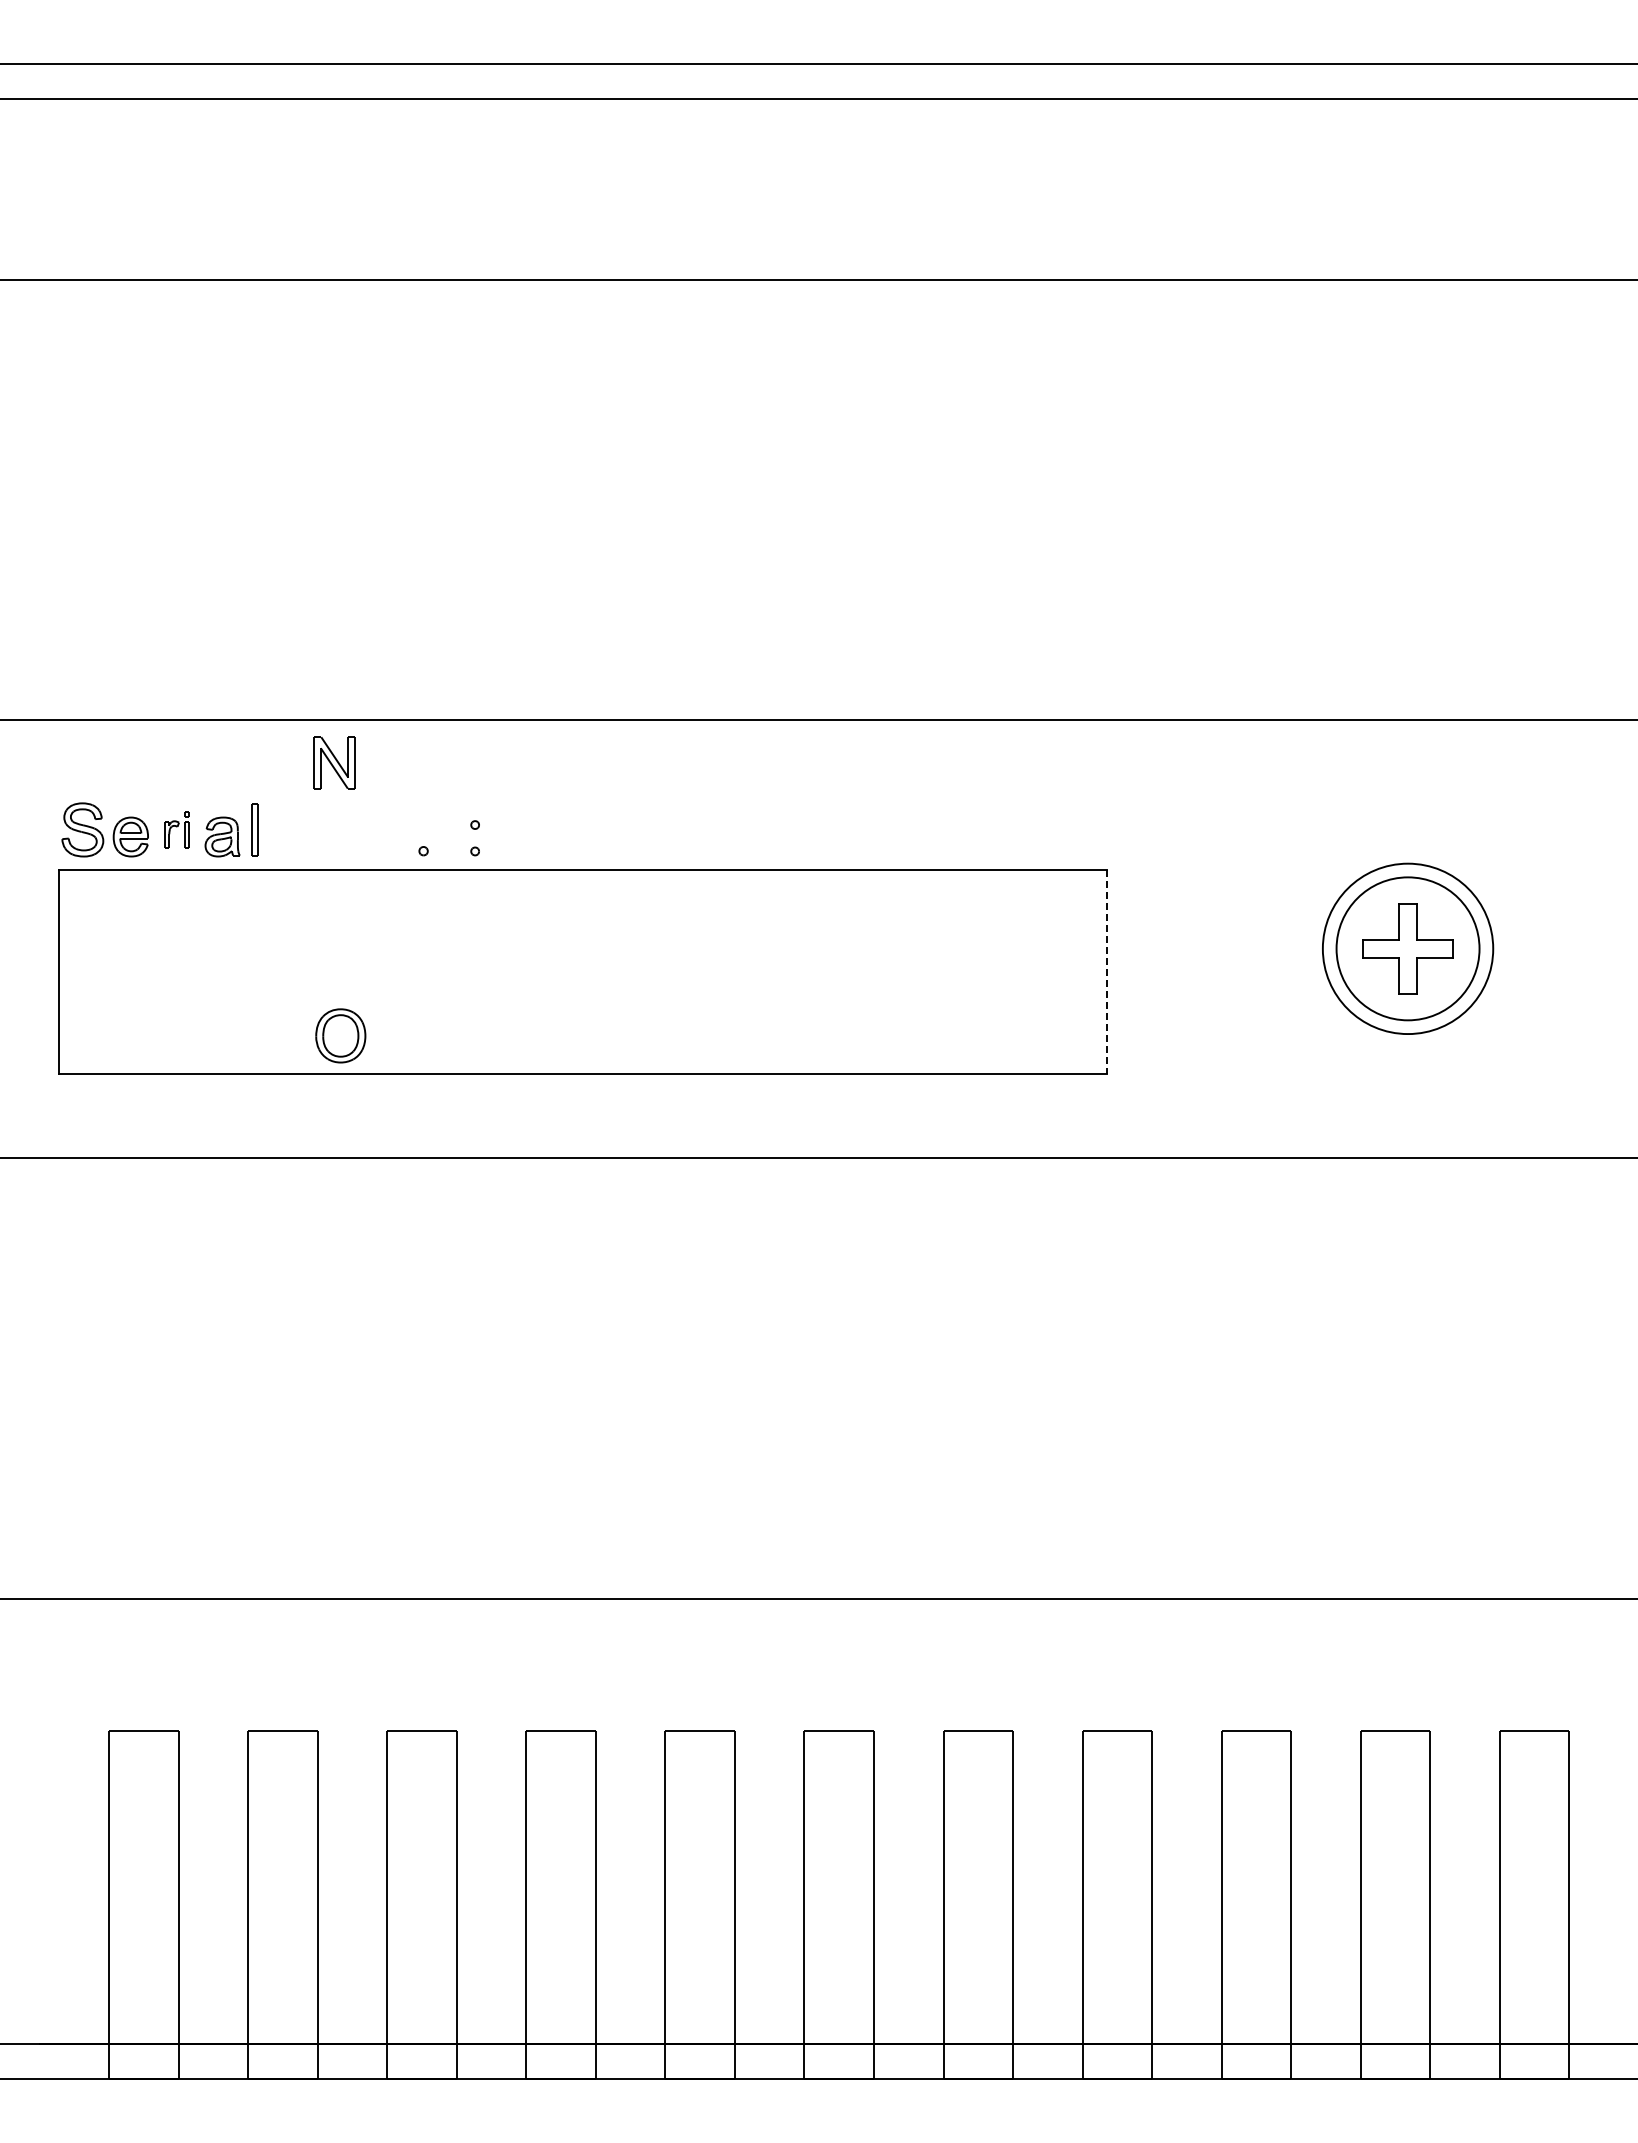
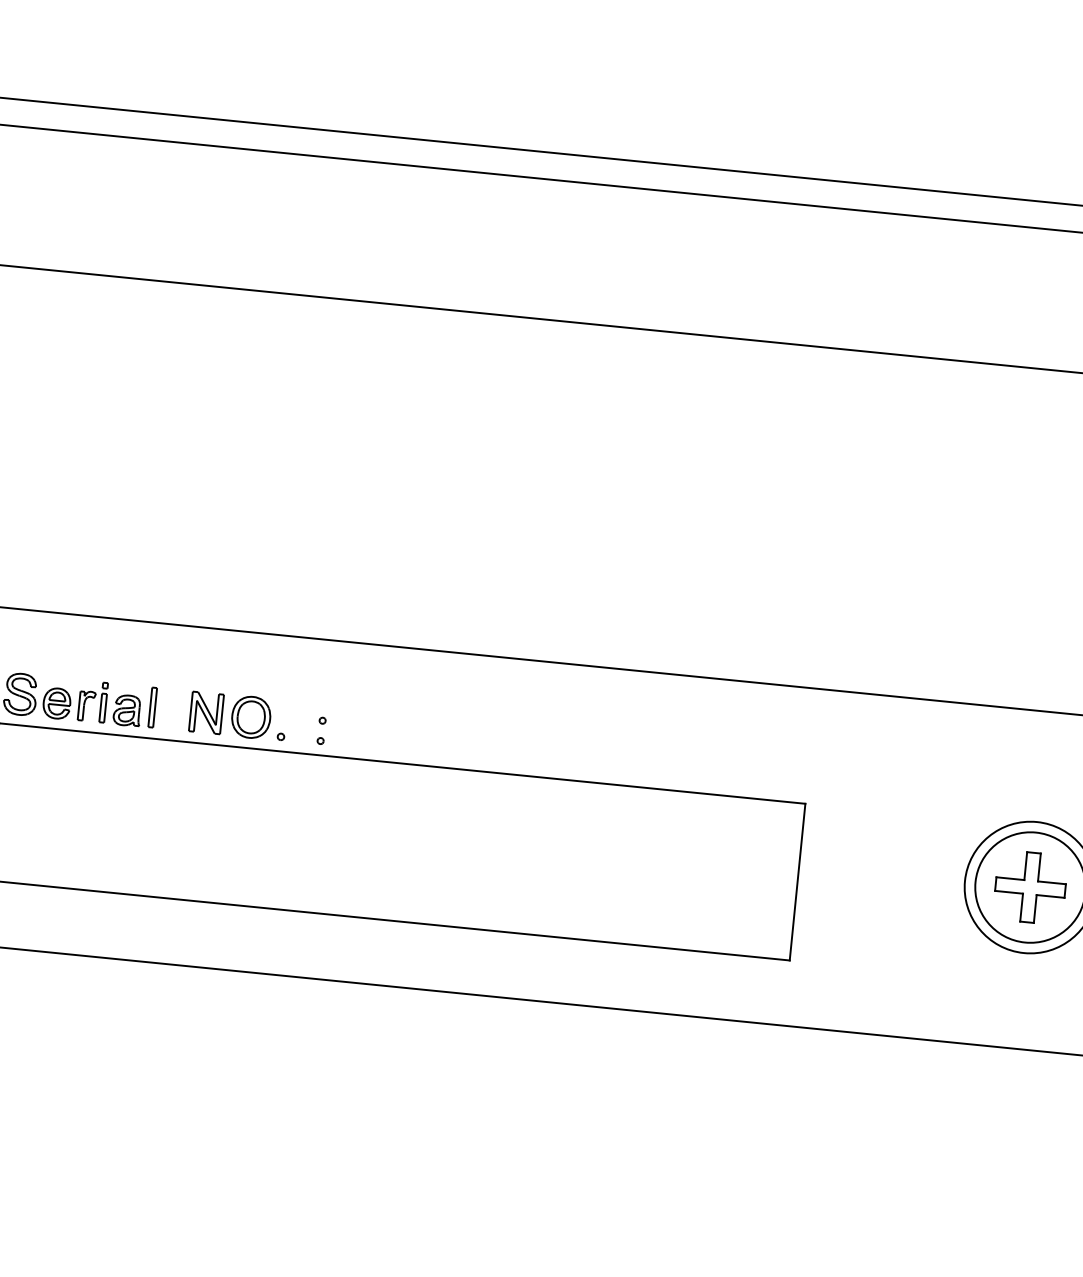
part: (334, 762) -> (206, 712), moved
part: (176, 829) -> (92, 701), size x1.43
line: (1107, 971) -> (797, 881), dashed -> solid
part: (340, 1035) -> (251, 717), moved

